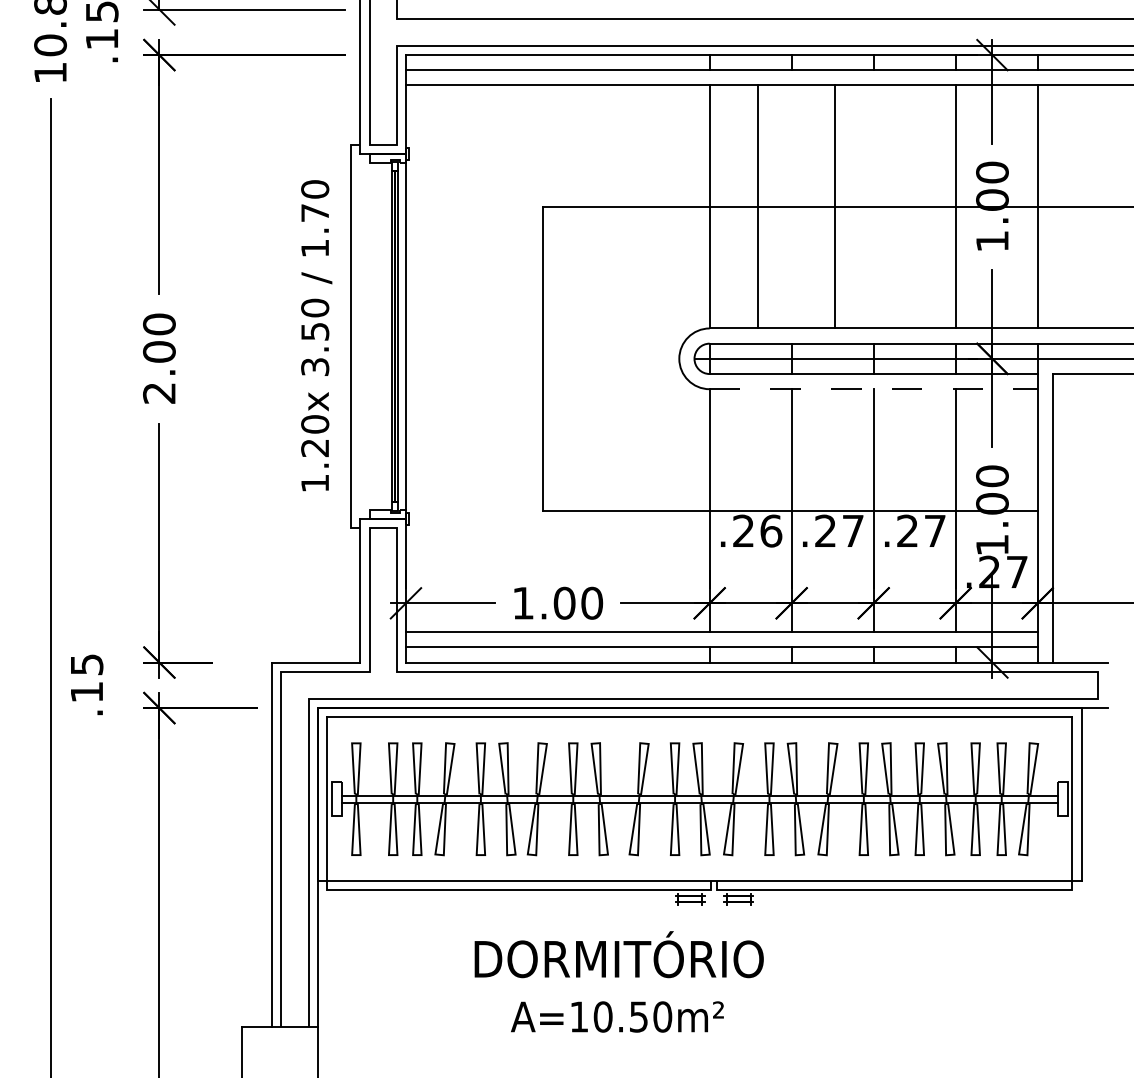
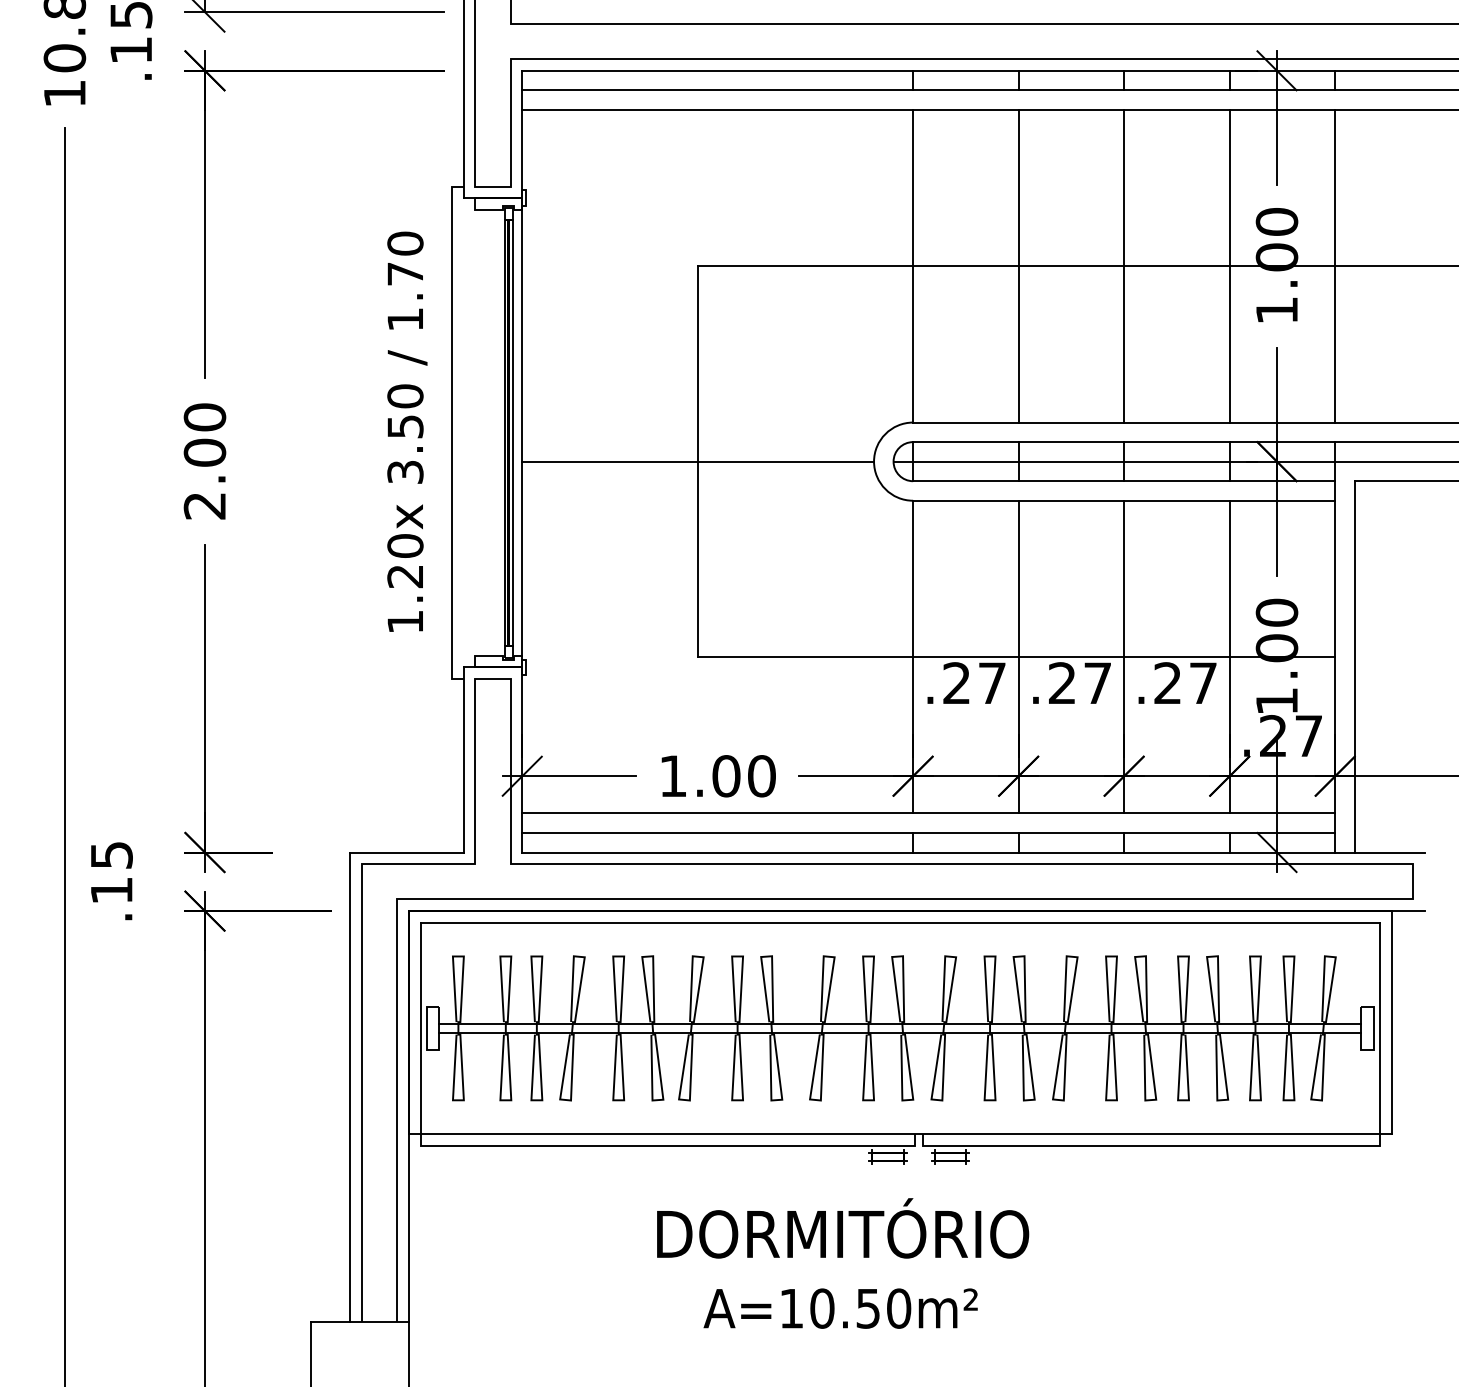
line: (757, 206) -> (1018, 265), moved
line: (834, 206) -> (1123, 265), moved
line: (542, 358) -> (697, 461), added
line: (874, 389) -> (1125, 501), dashed -> solid
text: (771, 530) -> (992, 682), .26 -> .27
text: (618, 981) -> (842, 1262), moved

